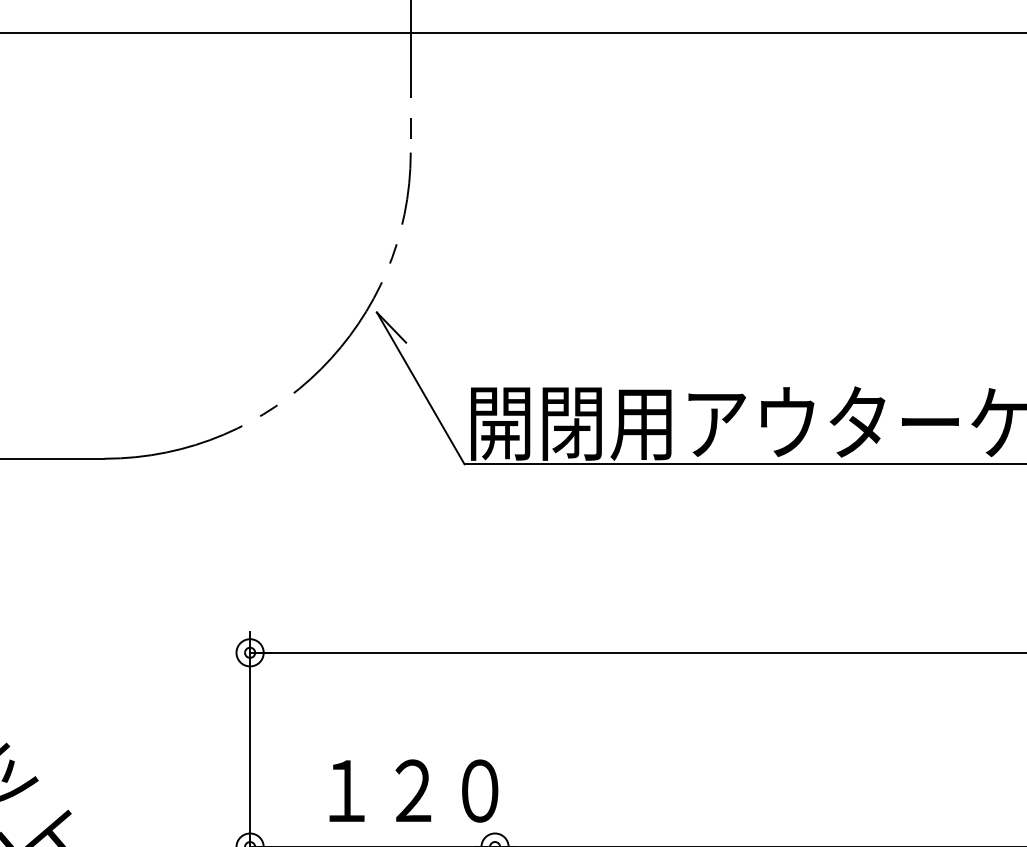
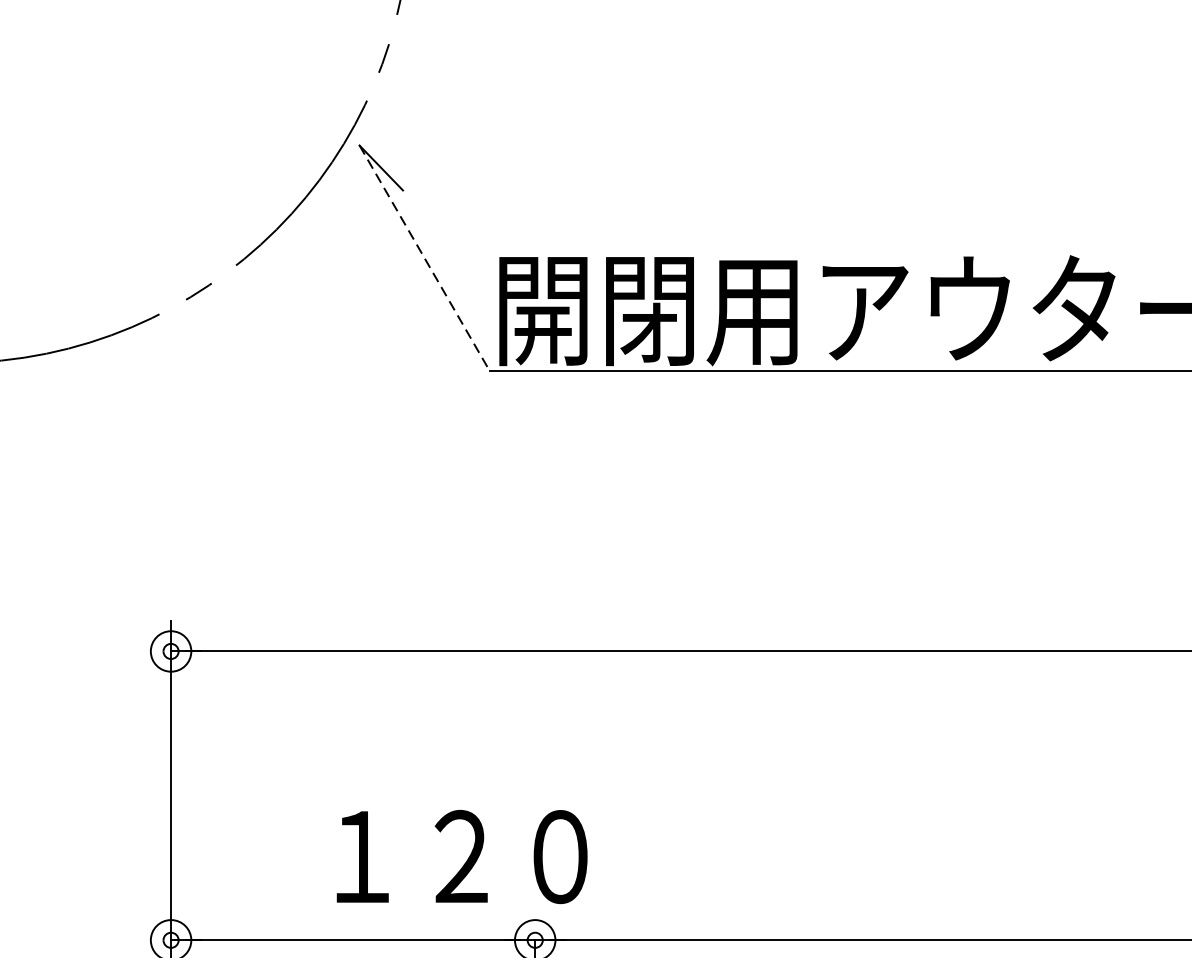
line: (420, 388) -> (424, 258), solid -> dashed
text: (413, 790) -> (461, 856), moved

